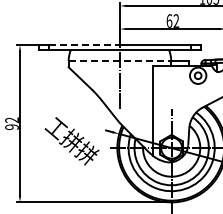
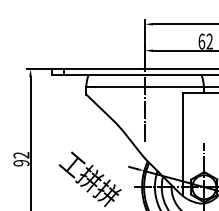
line: (82, 45) -> (102, 69), dashed -> solid
line: (120, 60) -> (145, 86), dashed -> solid

